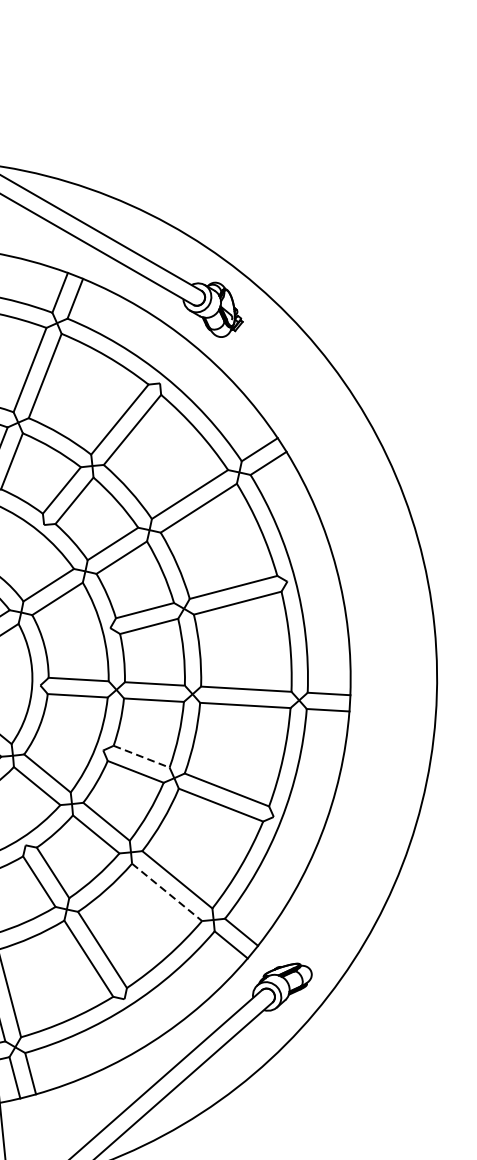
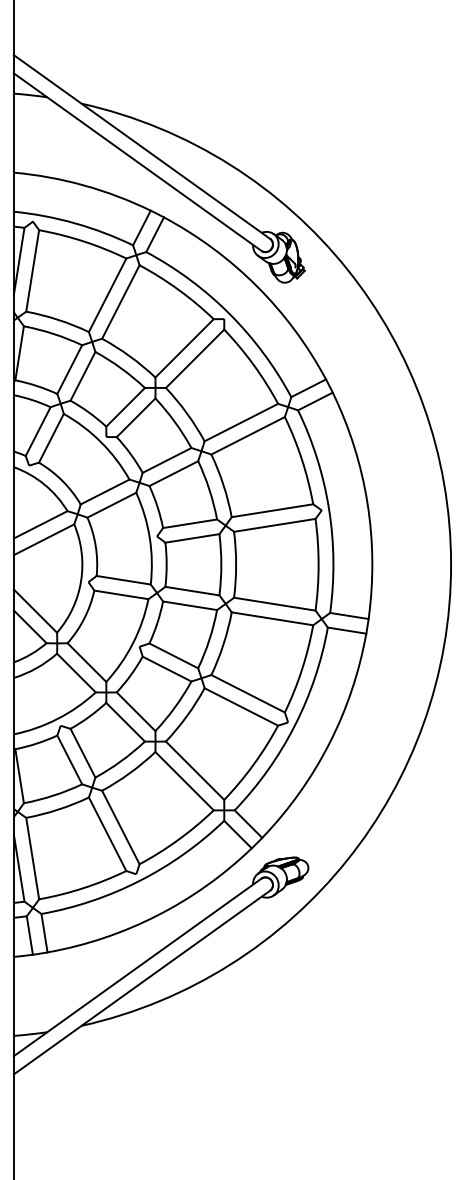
line: (142, 757) -> (174, 656), dashed -> solid
line: (167, 892) -> (184, 781), dashed -> solid

